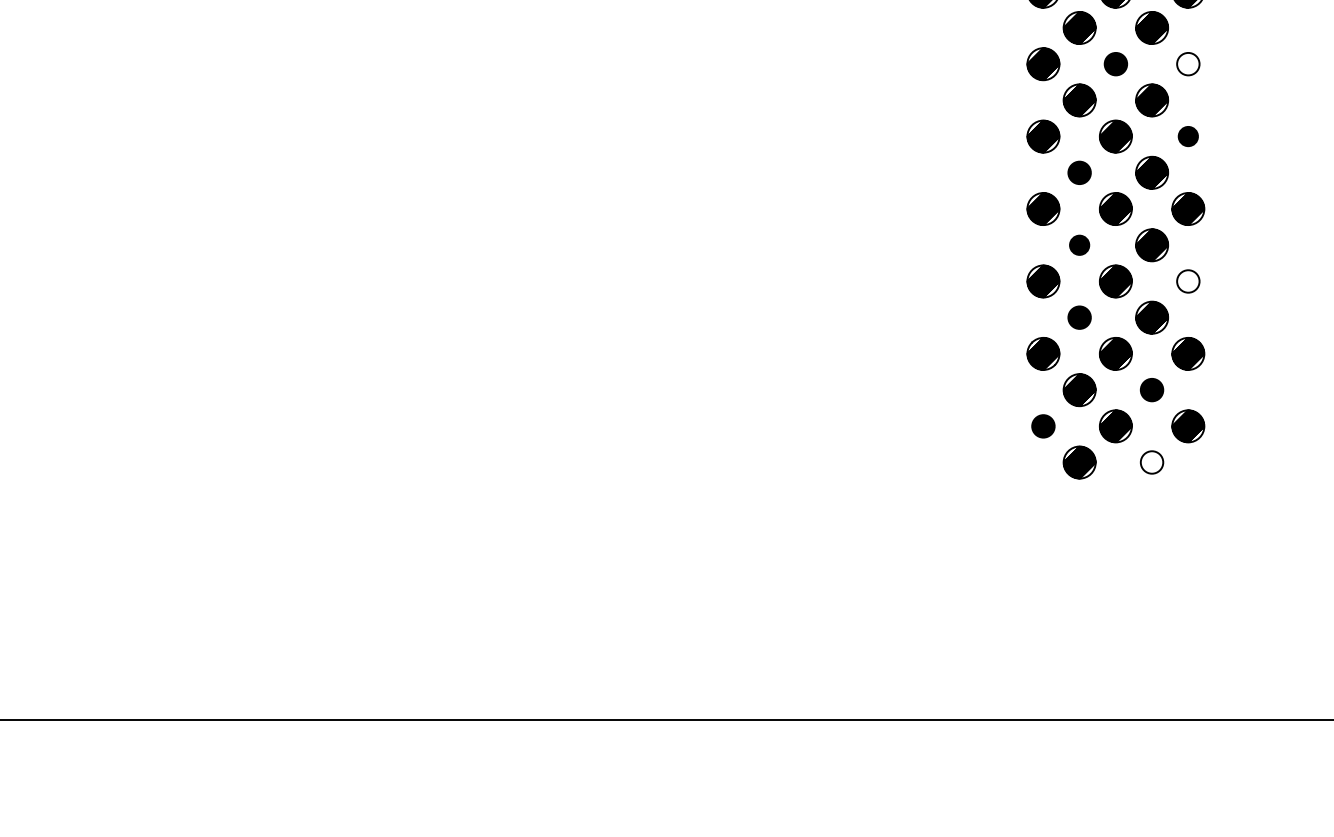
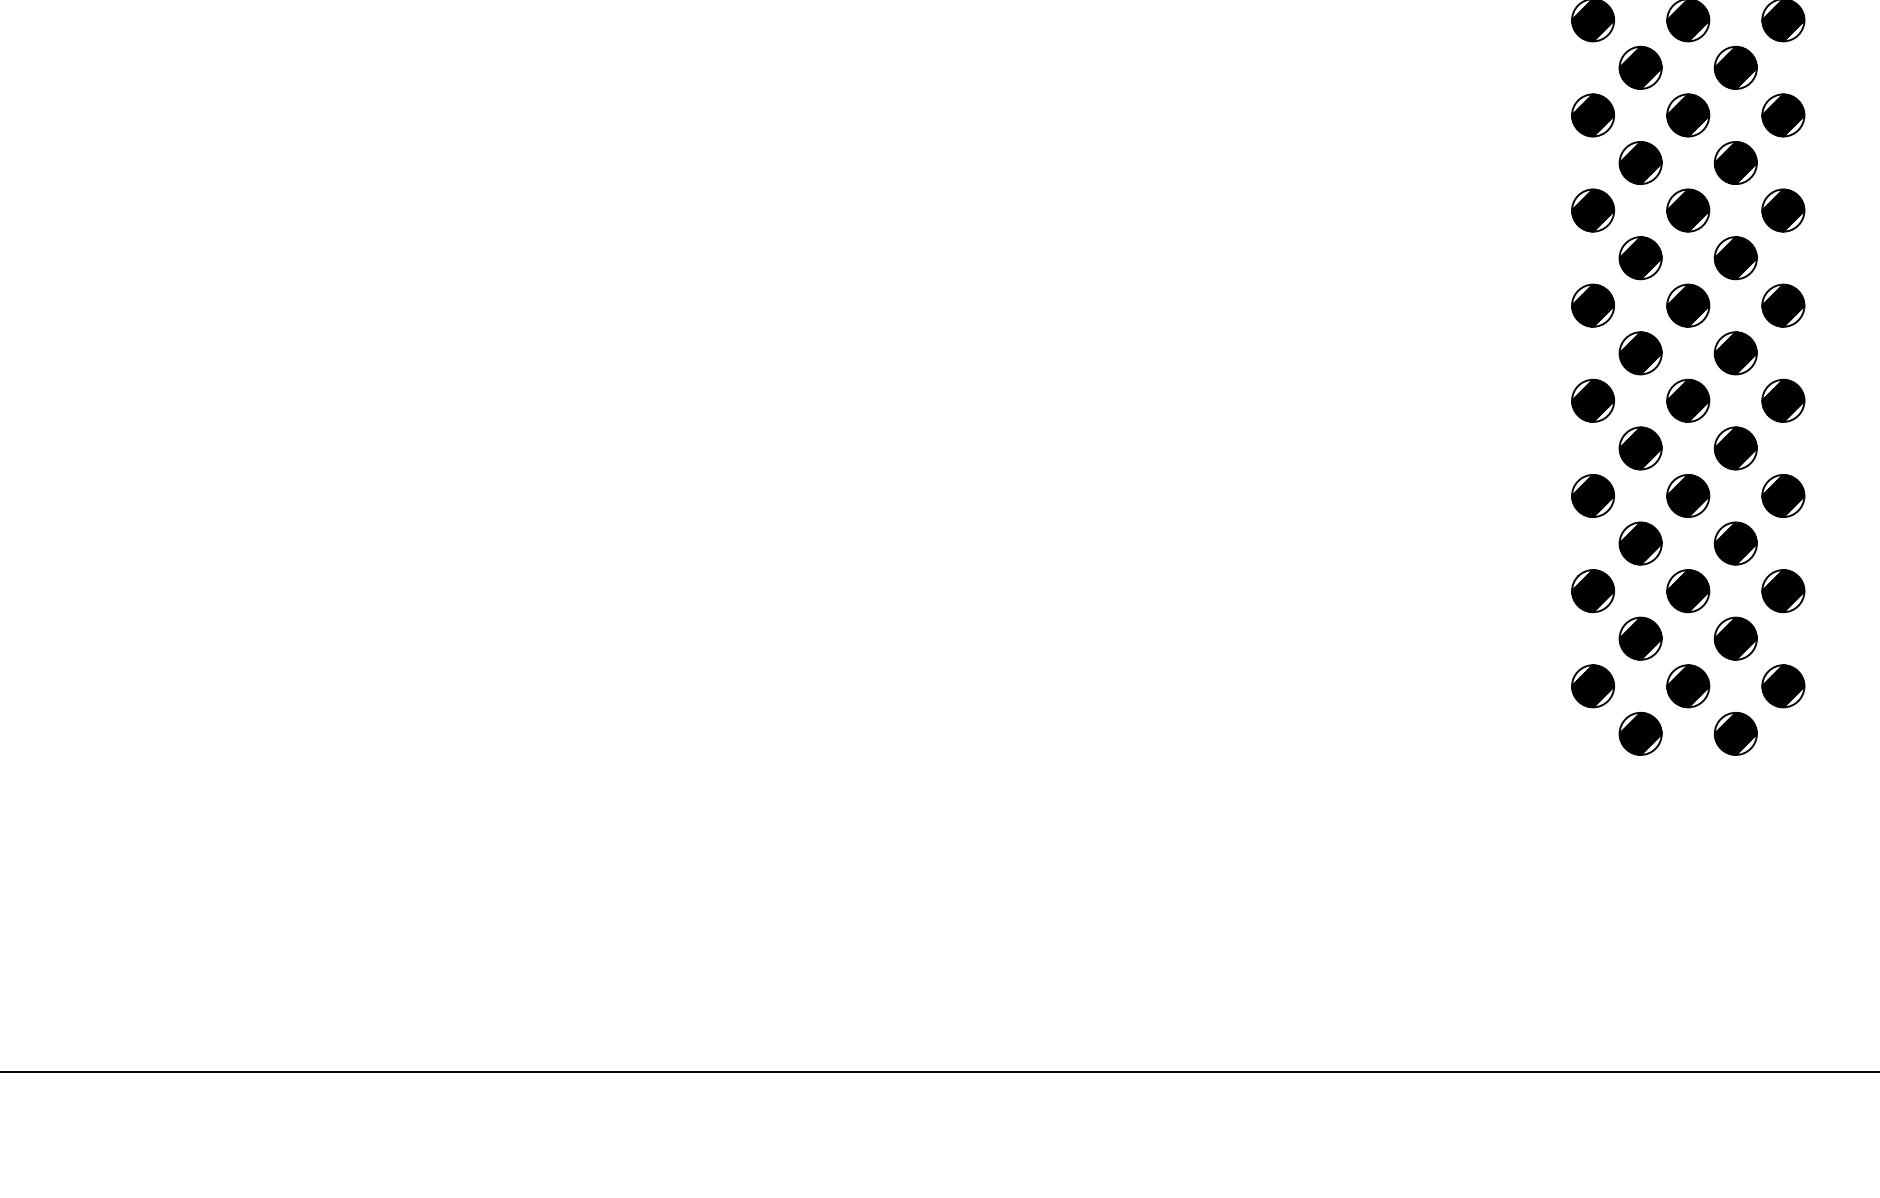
part: (1116, 64) -> (1688, 210), size x1.43
part: (1188, 64) -> (1783, 210), size x1.43
part: (1188, 136) -> (1783, 305), size x1.67
part: (1079, 172) -> (1640, 353), size x1.43
part: (1079, 245) -> (1640, 448), size x1.67
part: (1188, 281) -> (1783, 495), size x1.43
part: (1079, 317) -> (1640, 543), size x1.43
part: (1151, 389) -> (1735, 638), size x1.43
part: (1042, 426) -> (1592, 686), size x1.43
part: (1151, 462) -> (1735, 733), size x1.43

